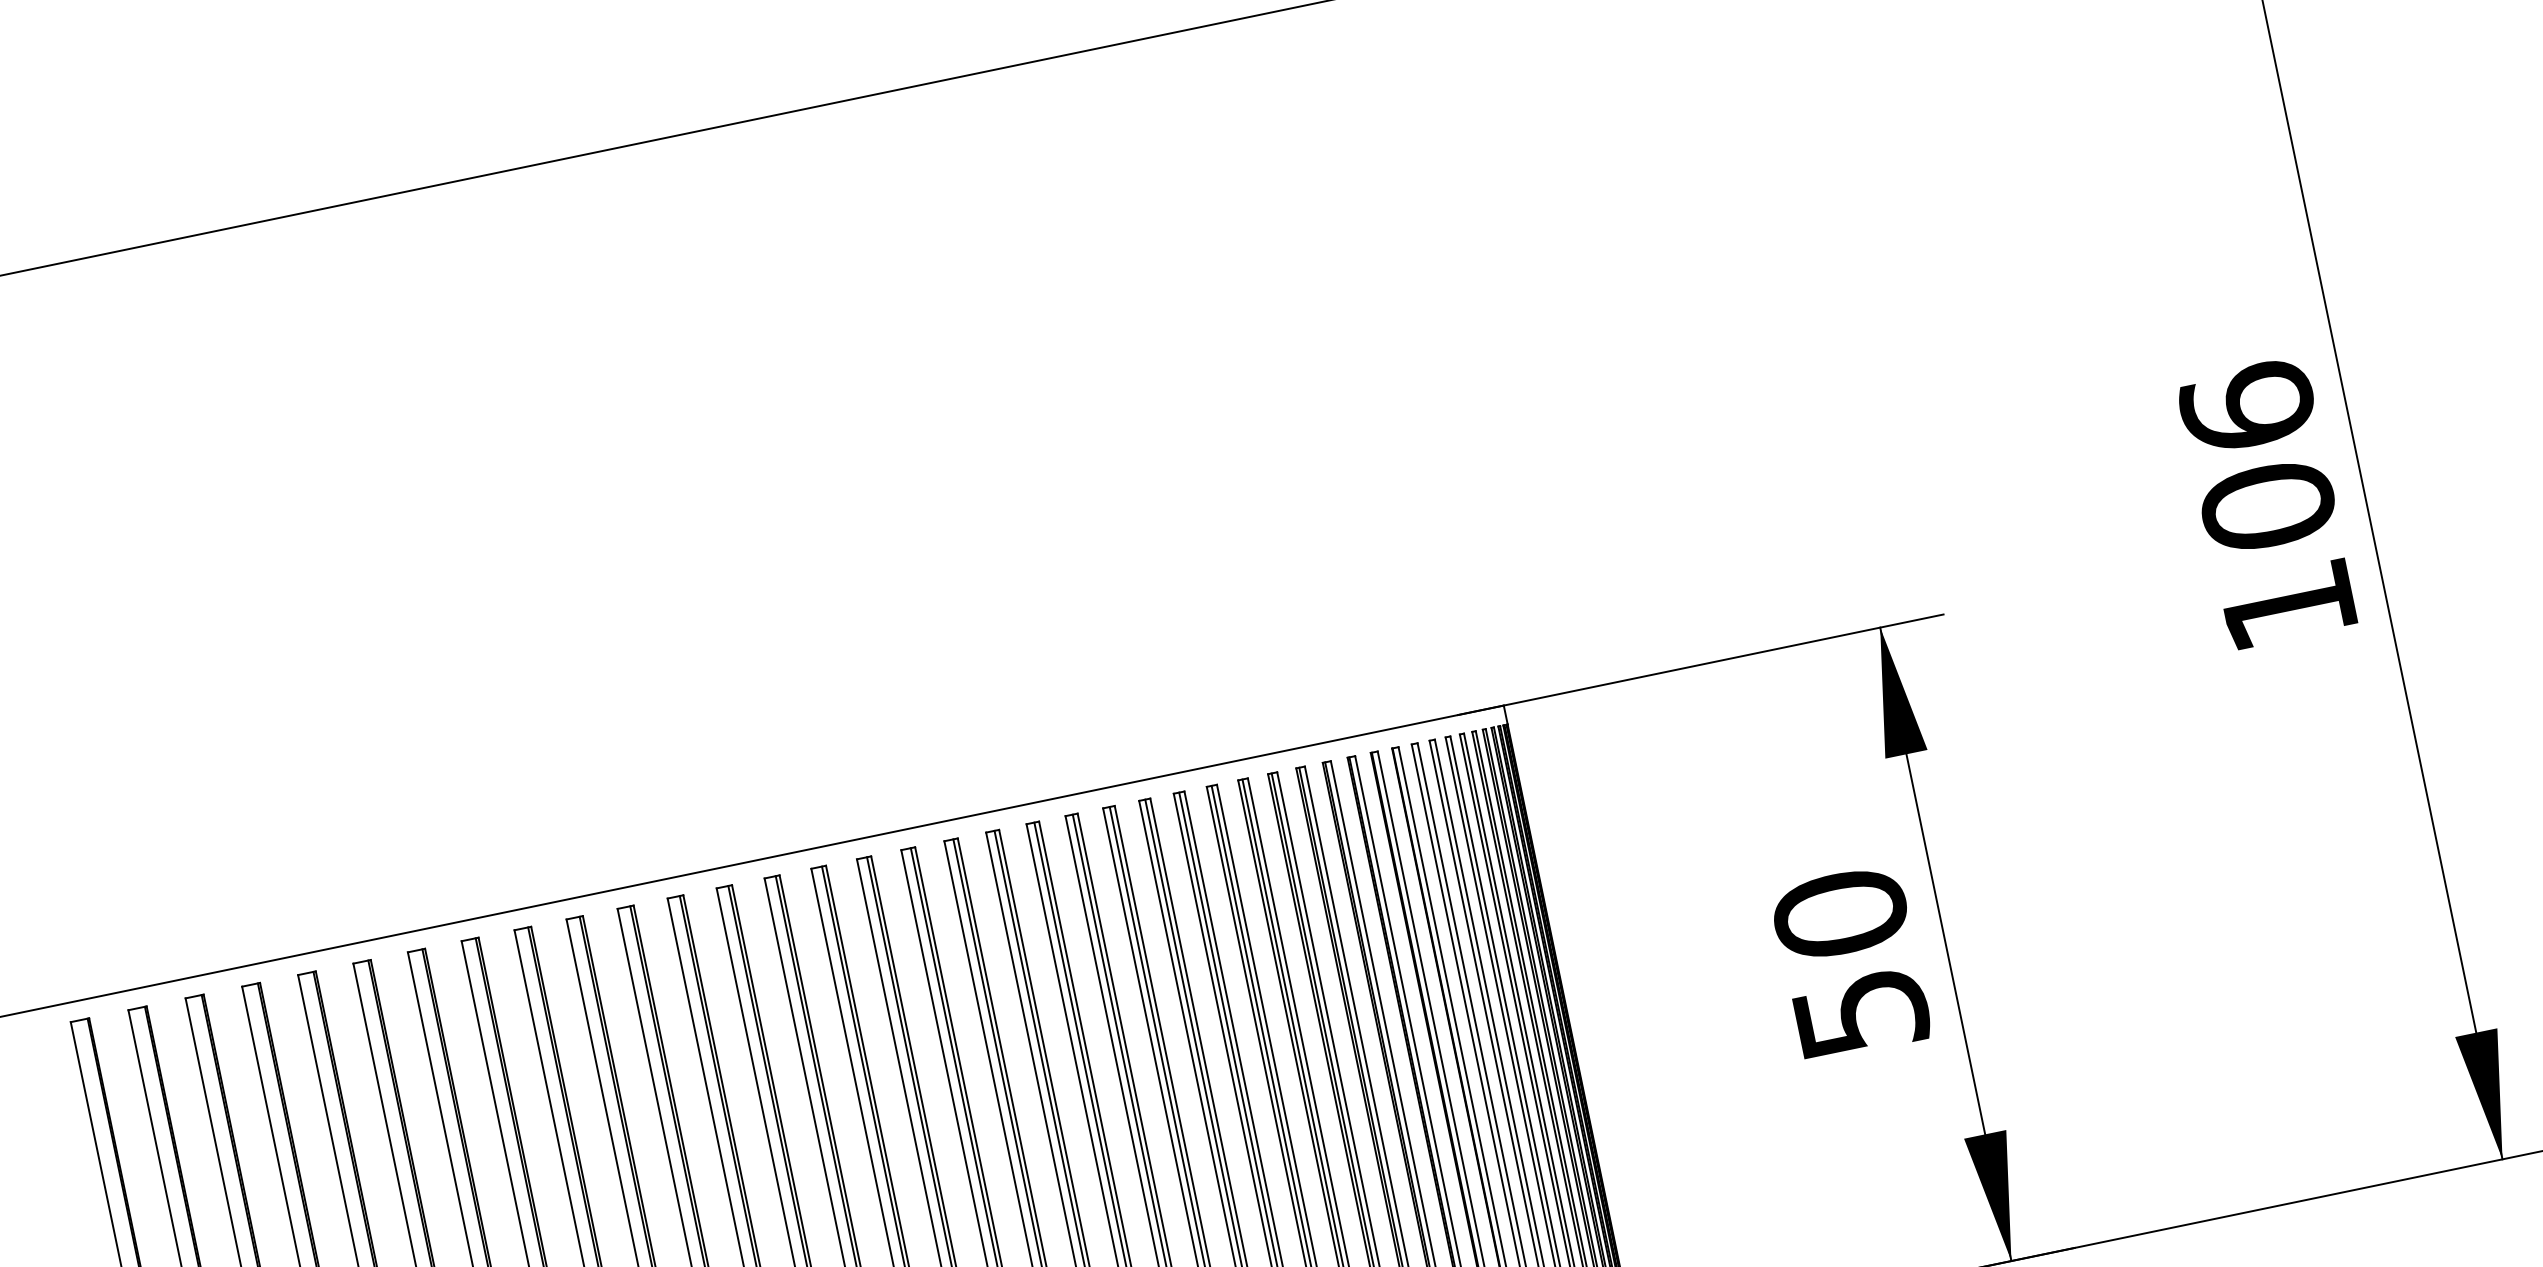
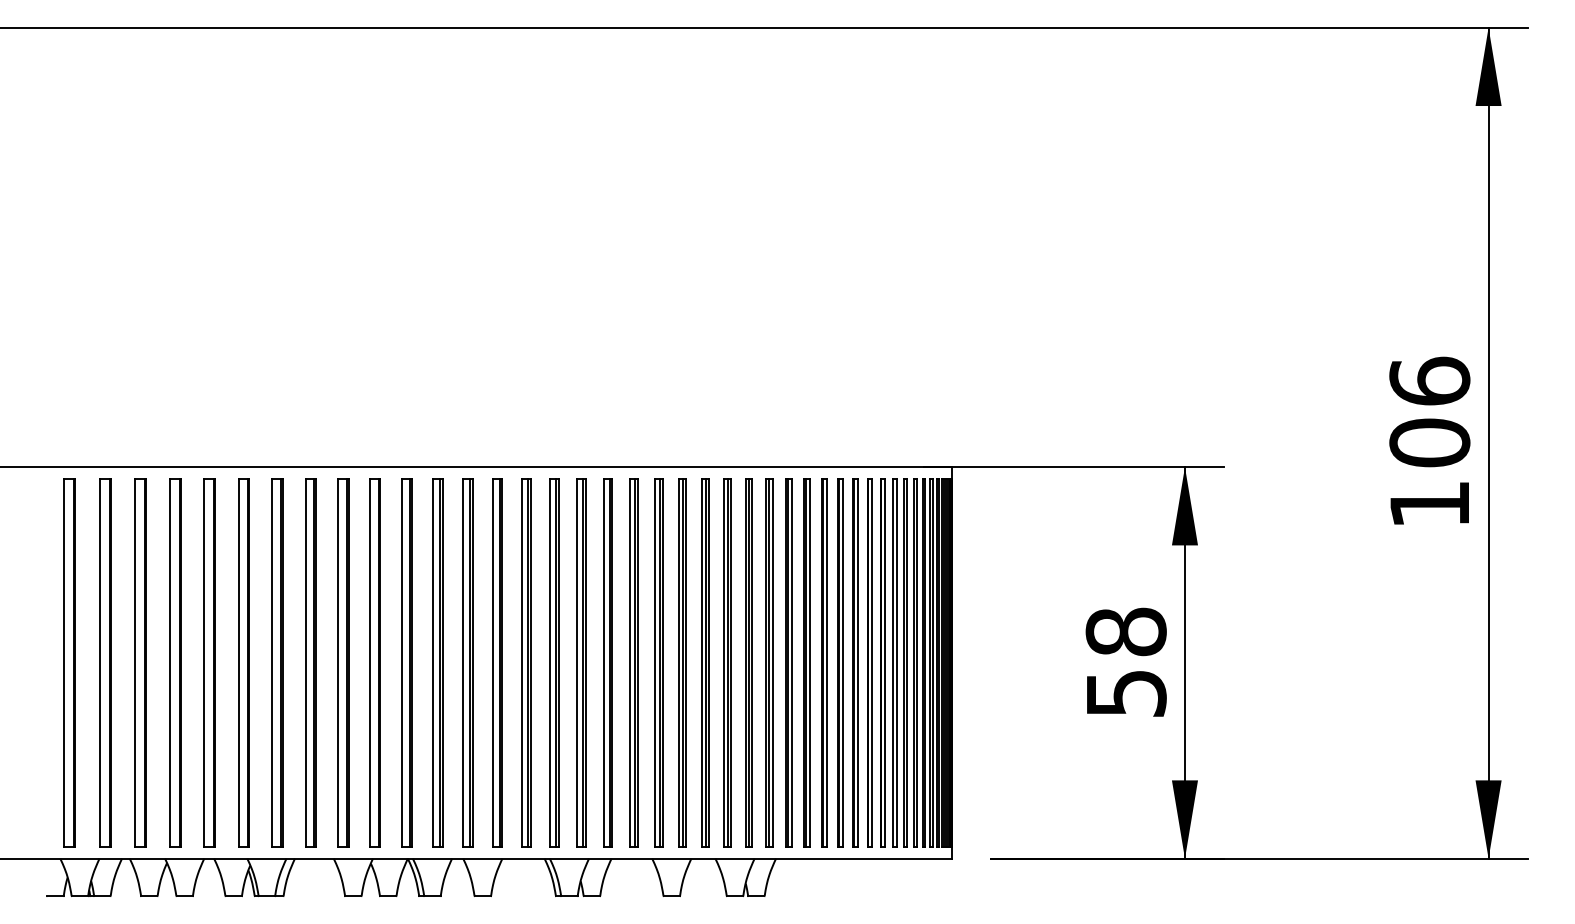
text: (1840, 913) -> (1126, 631), 50 -> 58

